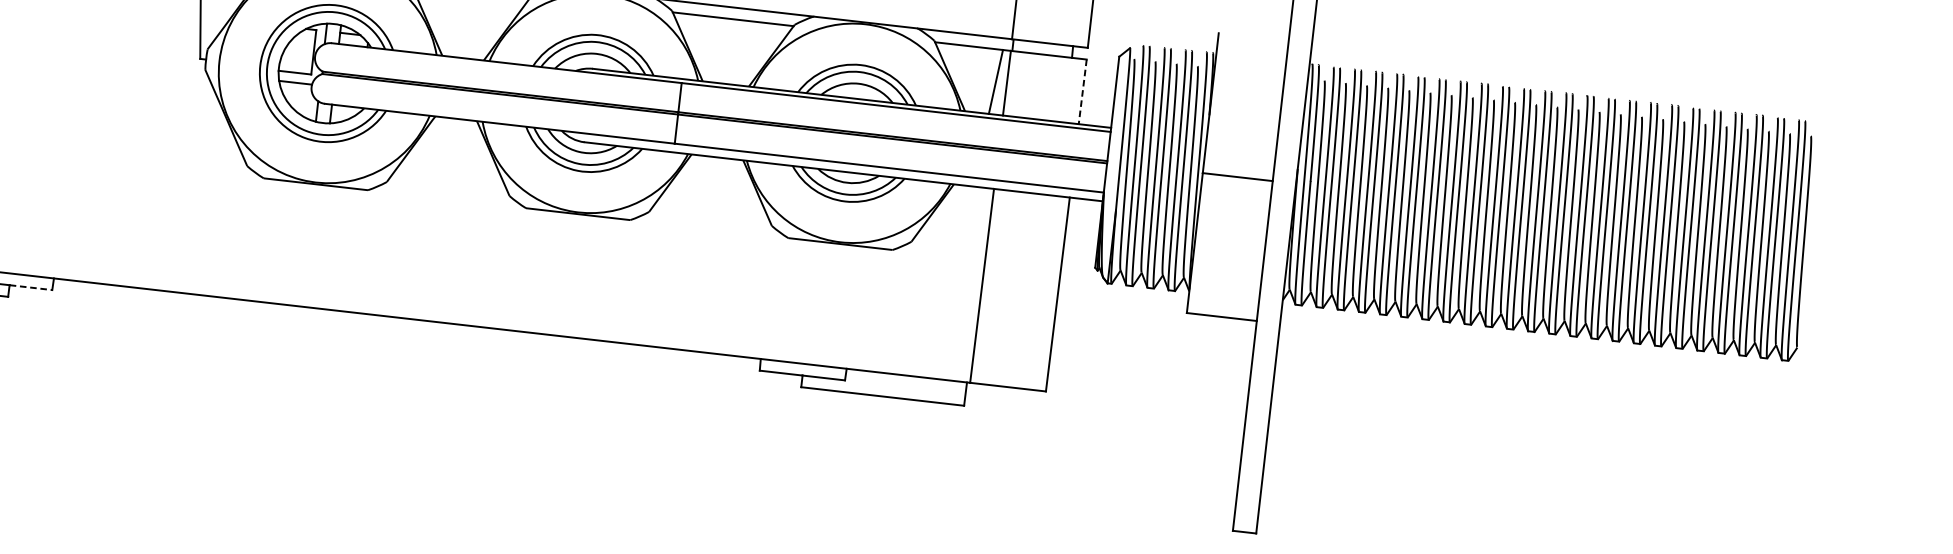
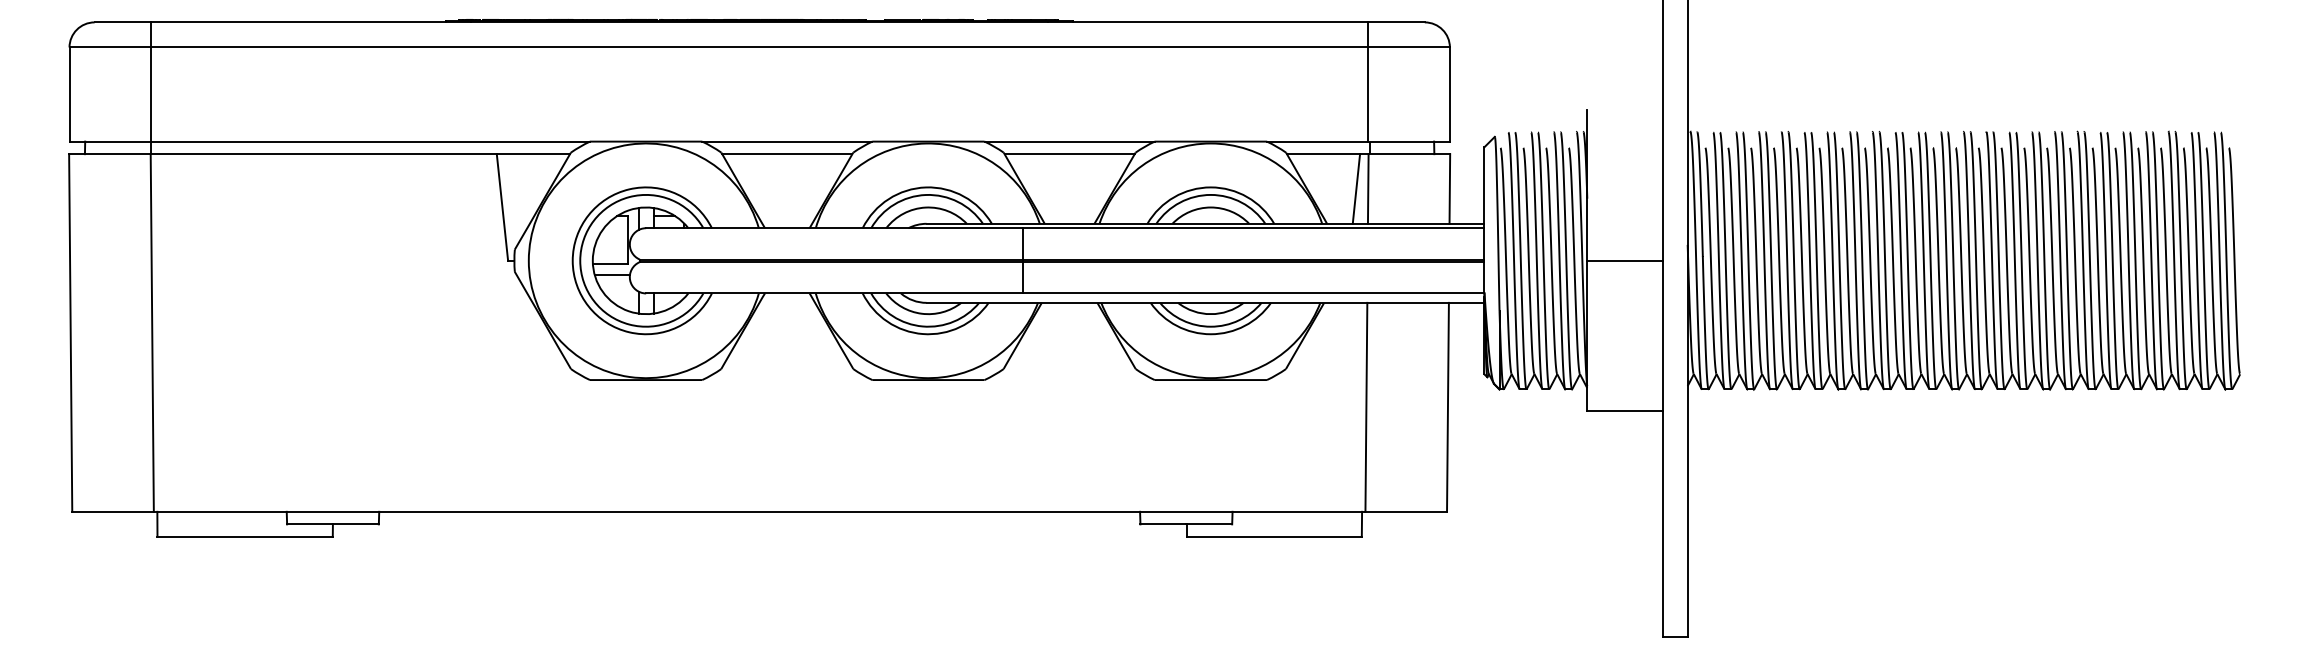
line: (1082, 91) -> (1449, 188), dashed -> solid
line: (30, 287) -> (355, 524), dashed -> solid

